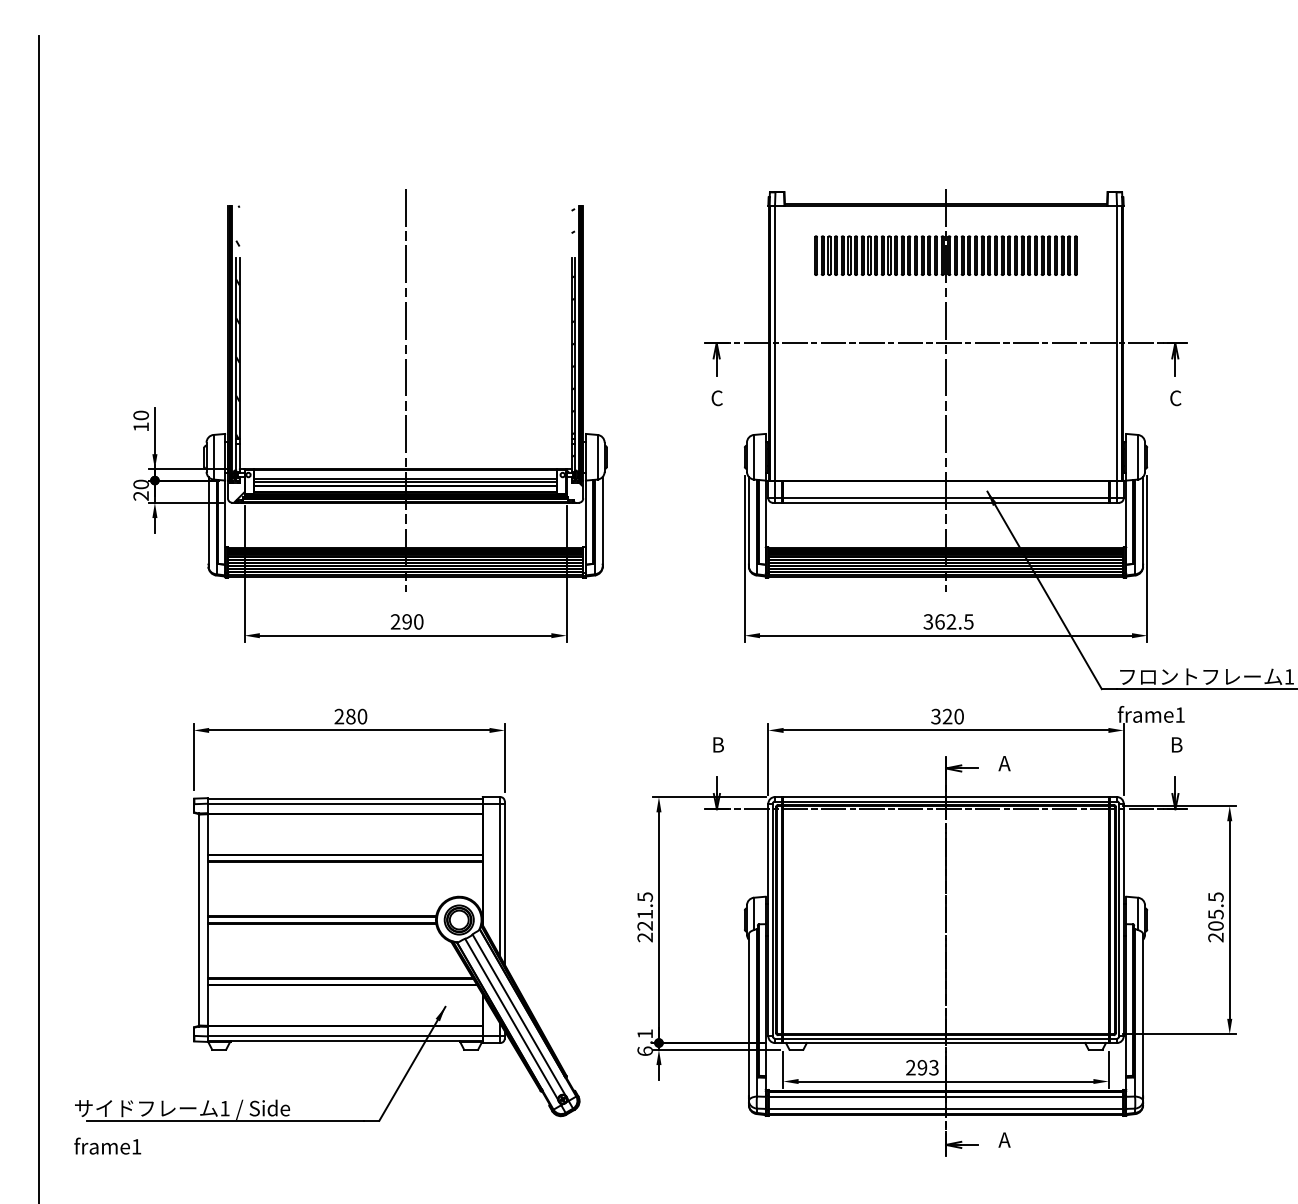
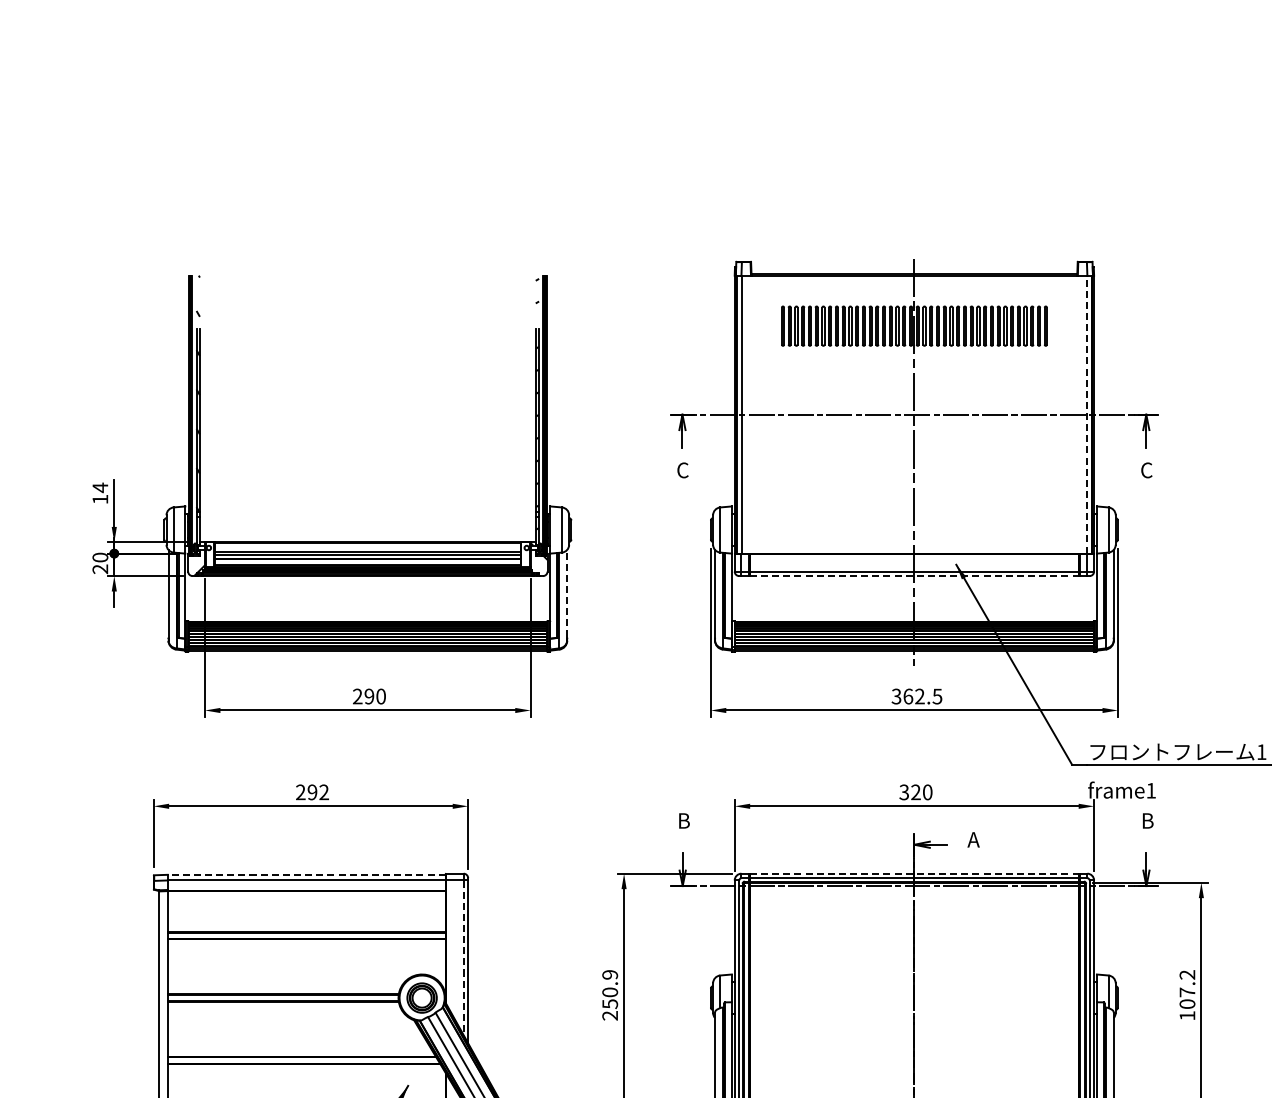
line: (1116, 342) -> (1086, 413), solid -> dashed
line: (405, 389) -> (367, 461), removed
text: (140, 415) -> (99, 487), 10 -> 14
line: (946, 502) -> (914, 575), solid -> dashed
line: (602, 519) -> (566, 592), solid -> dashed
text: (356, 716) -> (318, 792), 280 -> 292
line: (946, 797) -> (914, 874), solid -> dashed
line: (344, 798) -> (306, 875), solid -> dashed
line: (500, 880) -> (463, 958), solid -> dashed
text: (645, 911) -> (610, 989), 221.5 -> 250.9
text: (1215, 917) -> (1186, 995), 205.5 -> 107.2

